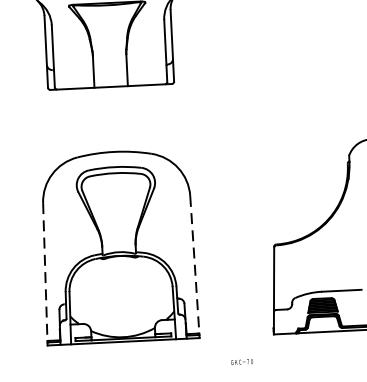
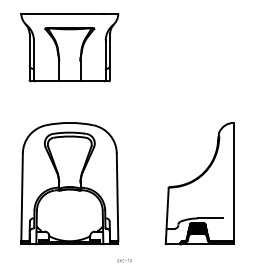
line: (194, 265) -> (117, 197), dashed -> solid
line: (45, 272) -> (22, 197), dashed -> solid
text: (241, 361) -> (124, 260), moved

